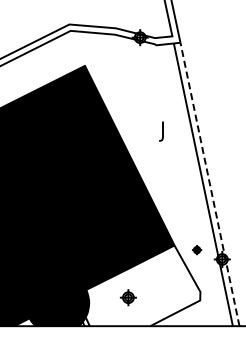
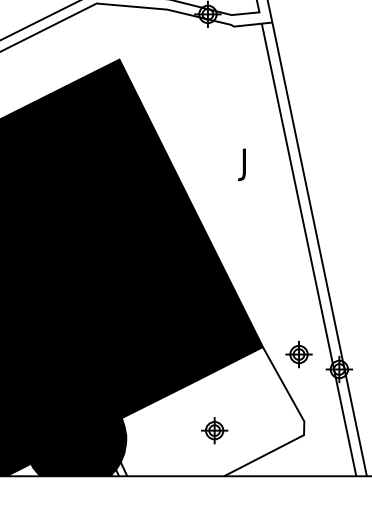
line: (209, 184) -> (318, 249), dashed -> solid
part: (196, 249) -> (298, 353), size x1.67
part: (128, 297) -> (214, 430), moved

